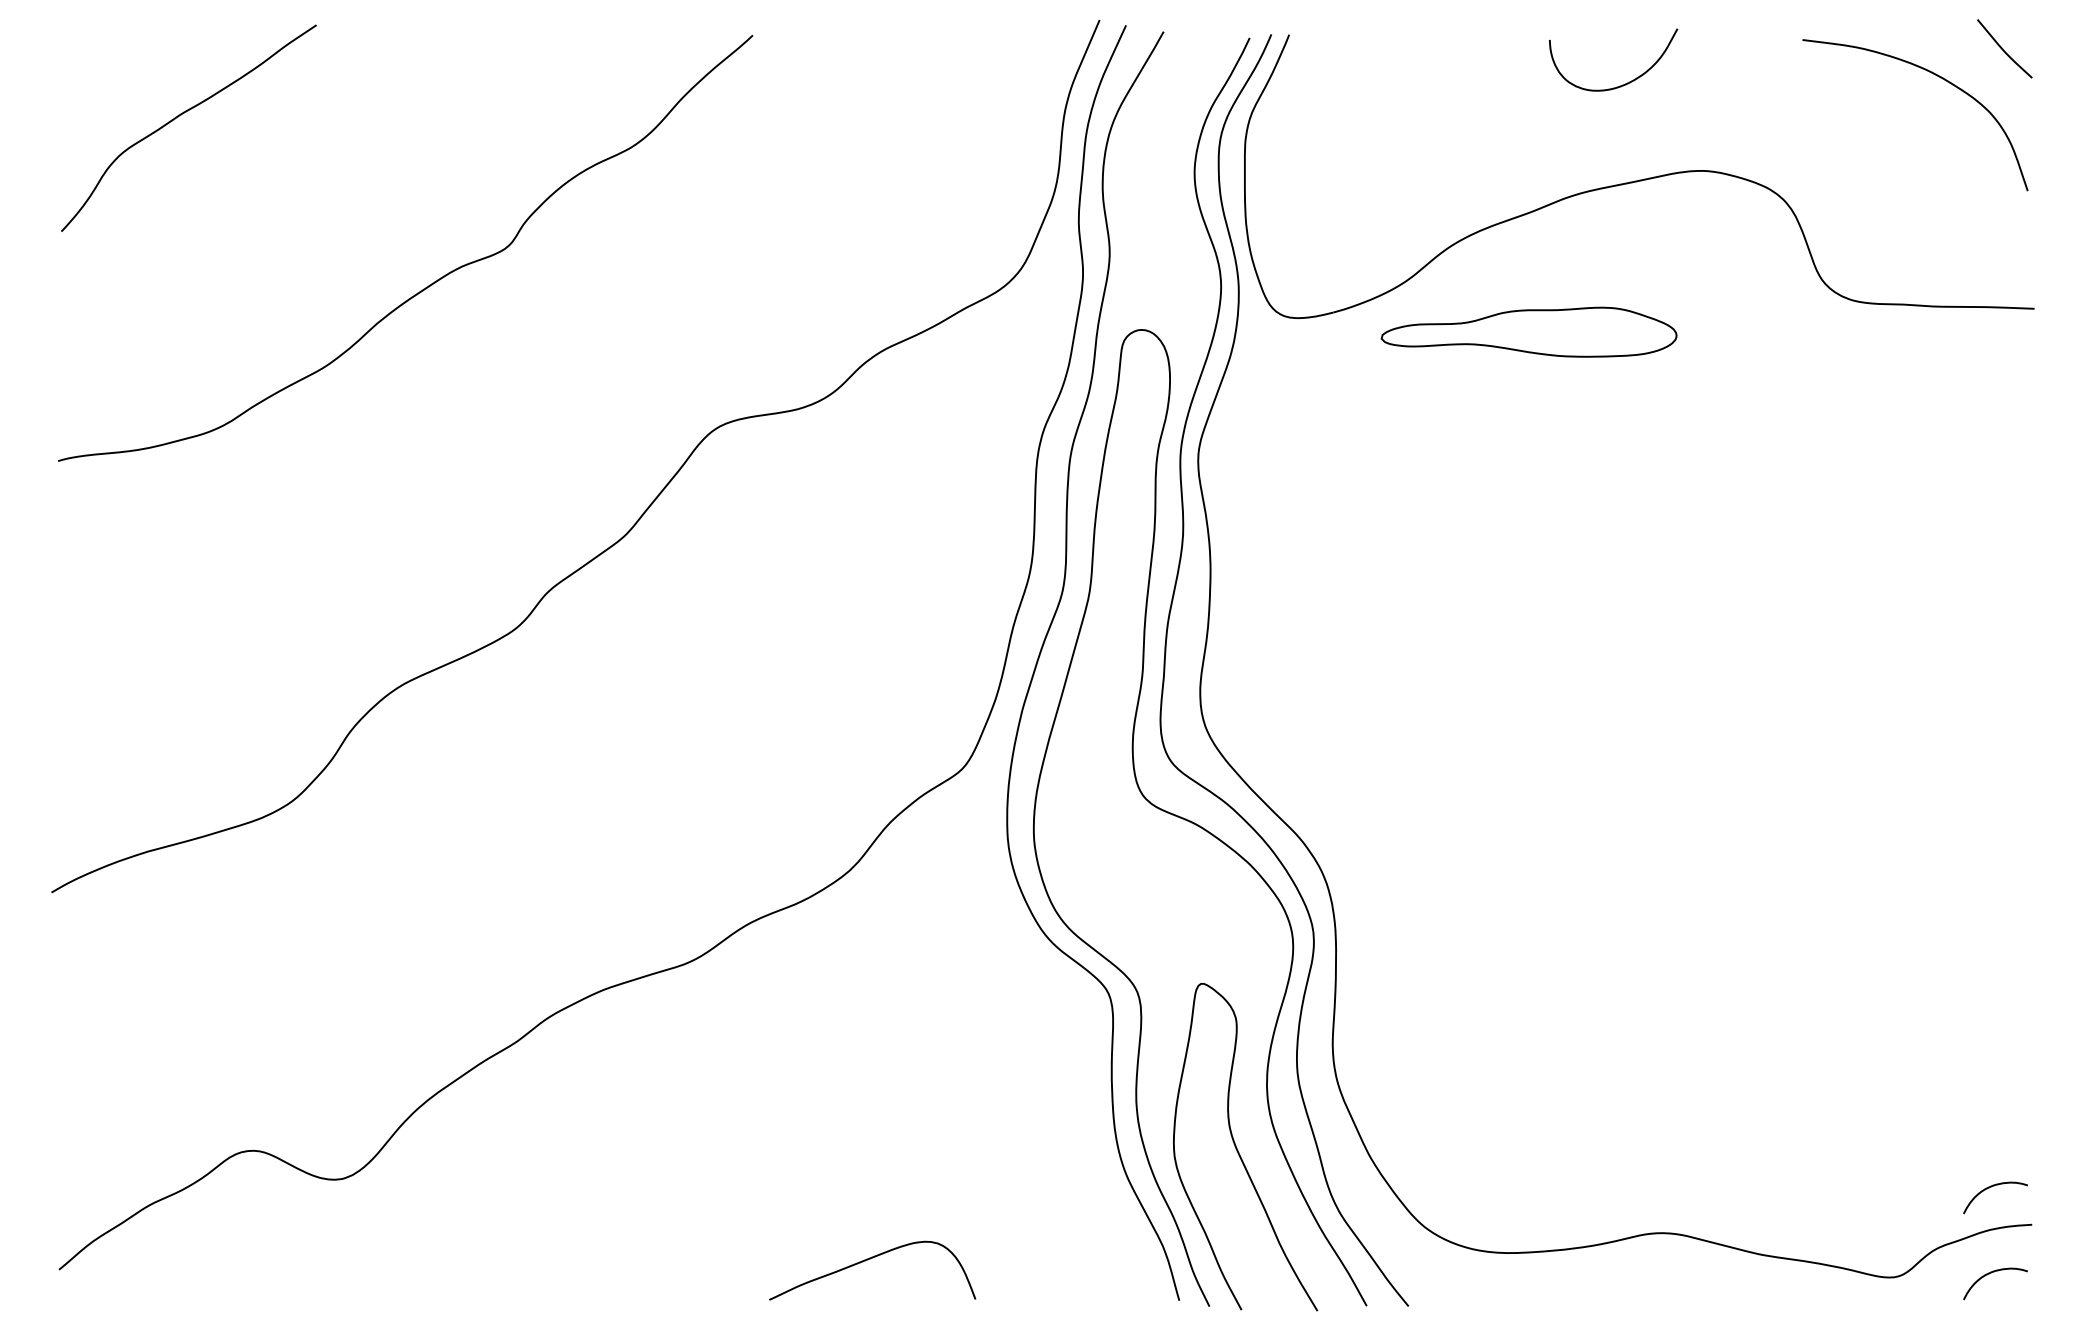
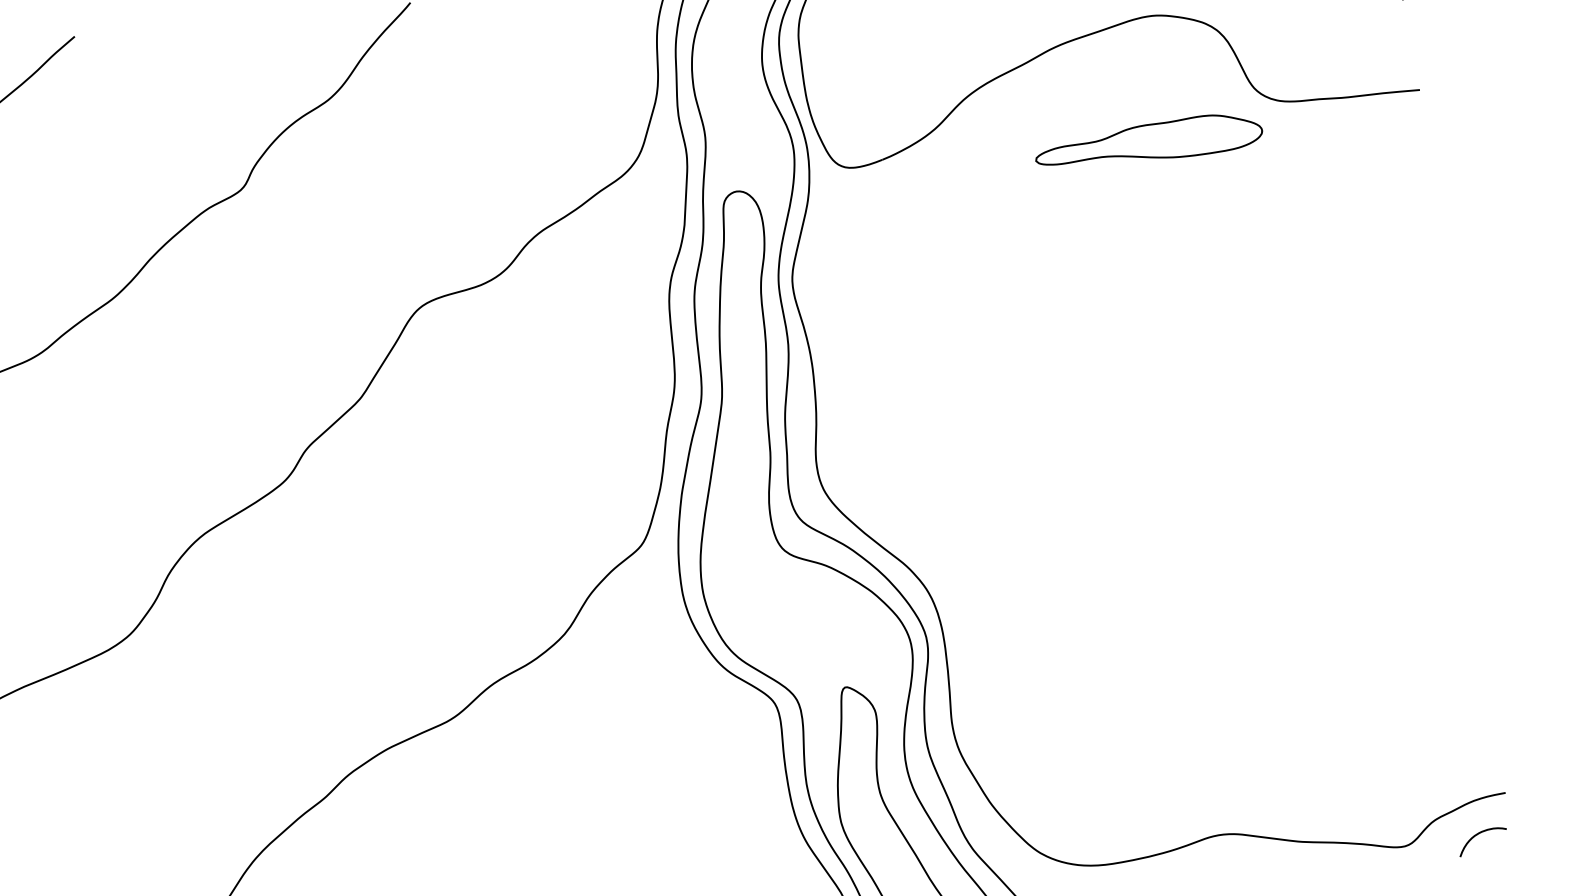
part: (1528, 331) -> (1148, 141), moved
curve: (1991, 1187) -> (1470, 768), removed

